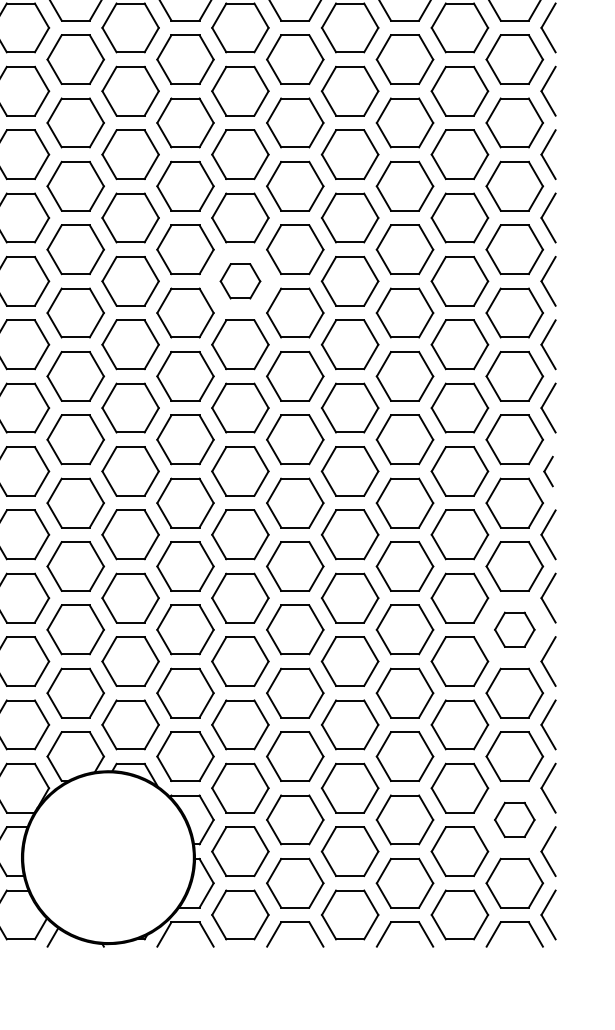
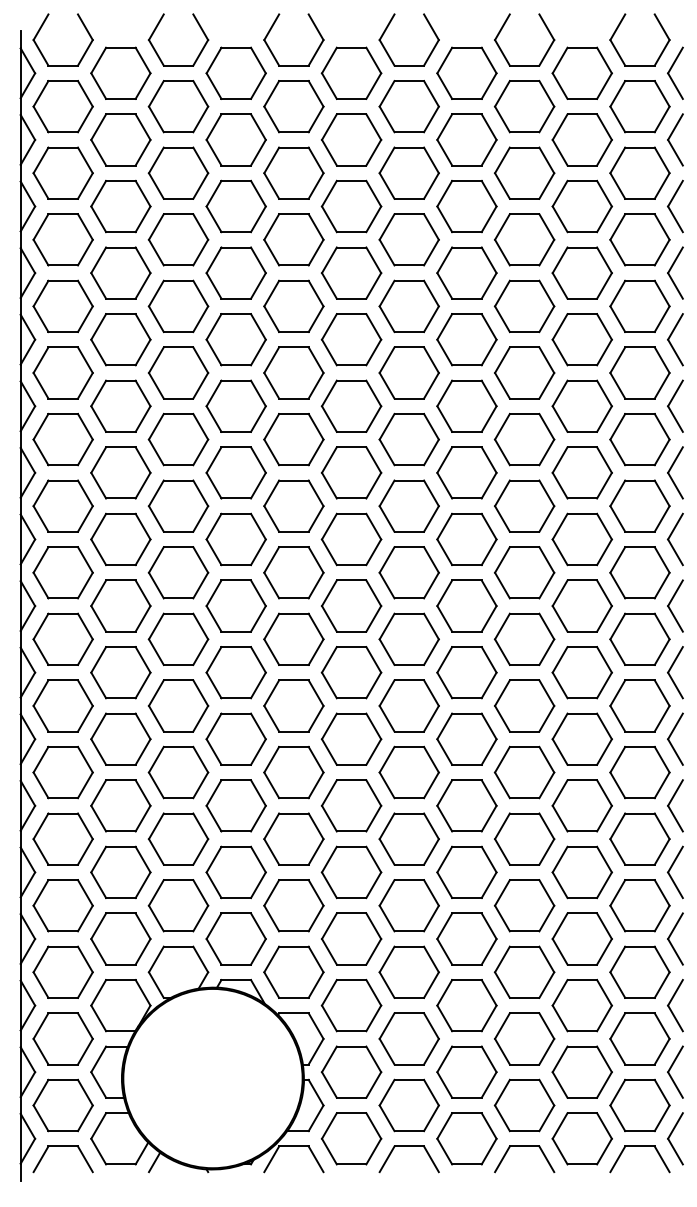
part: (240, 280) -> (351, 472), size x1.43
part: (548, 471) -> (675, 672), size x1.67
part: (514, 629) -> (639, 838), size x1.43
part: (514, 819) -> (639, 1038), size x1.43

